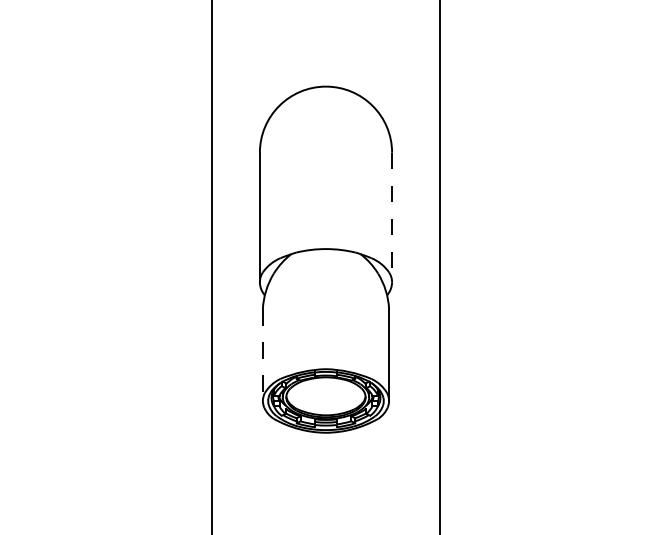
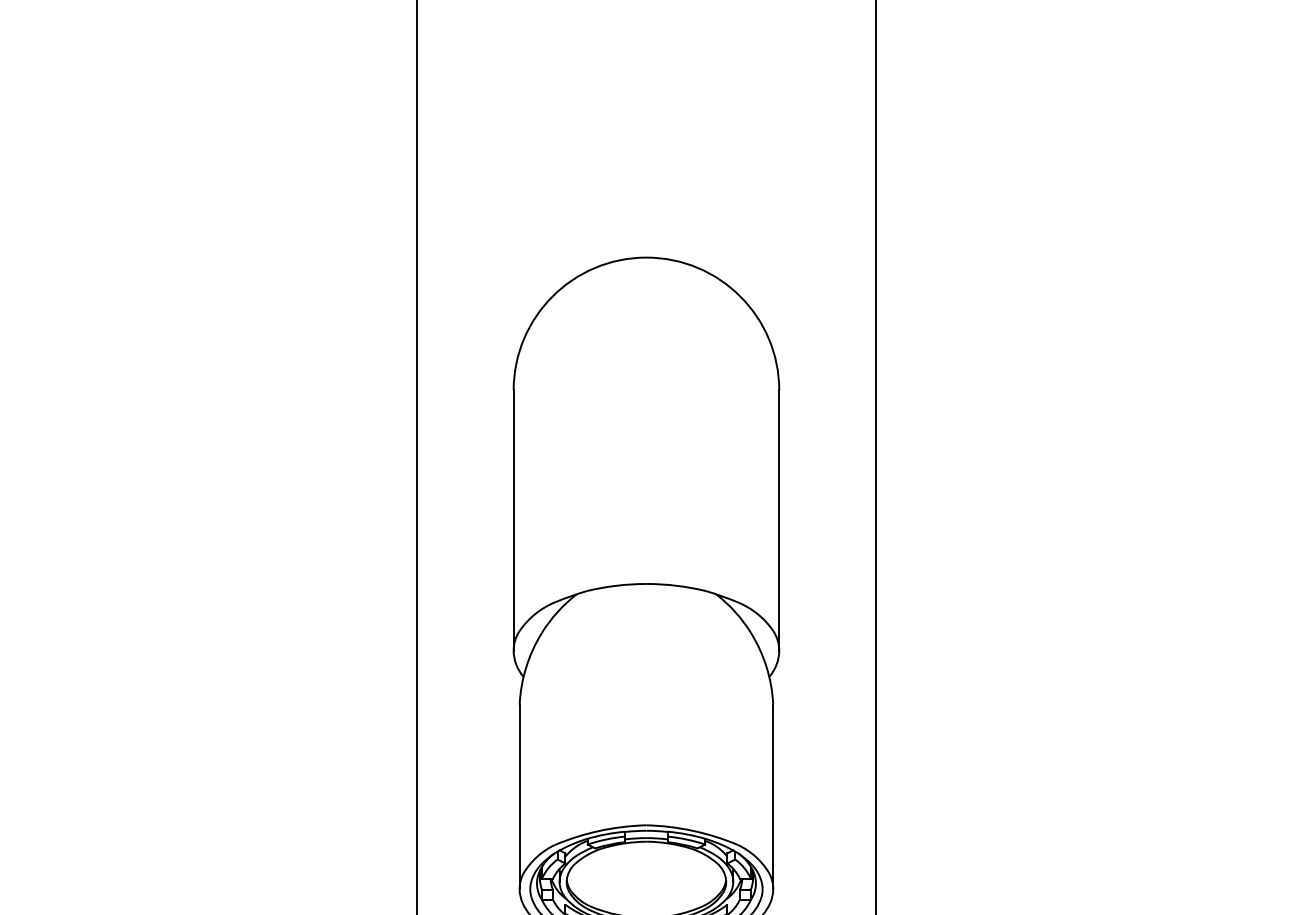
line: (392, 217) -> (780, 520), dashed -> solid
line: (262, 355) -> (518, 797), dashed -> solid

